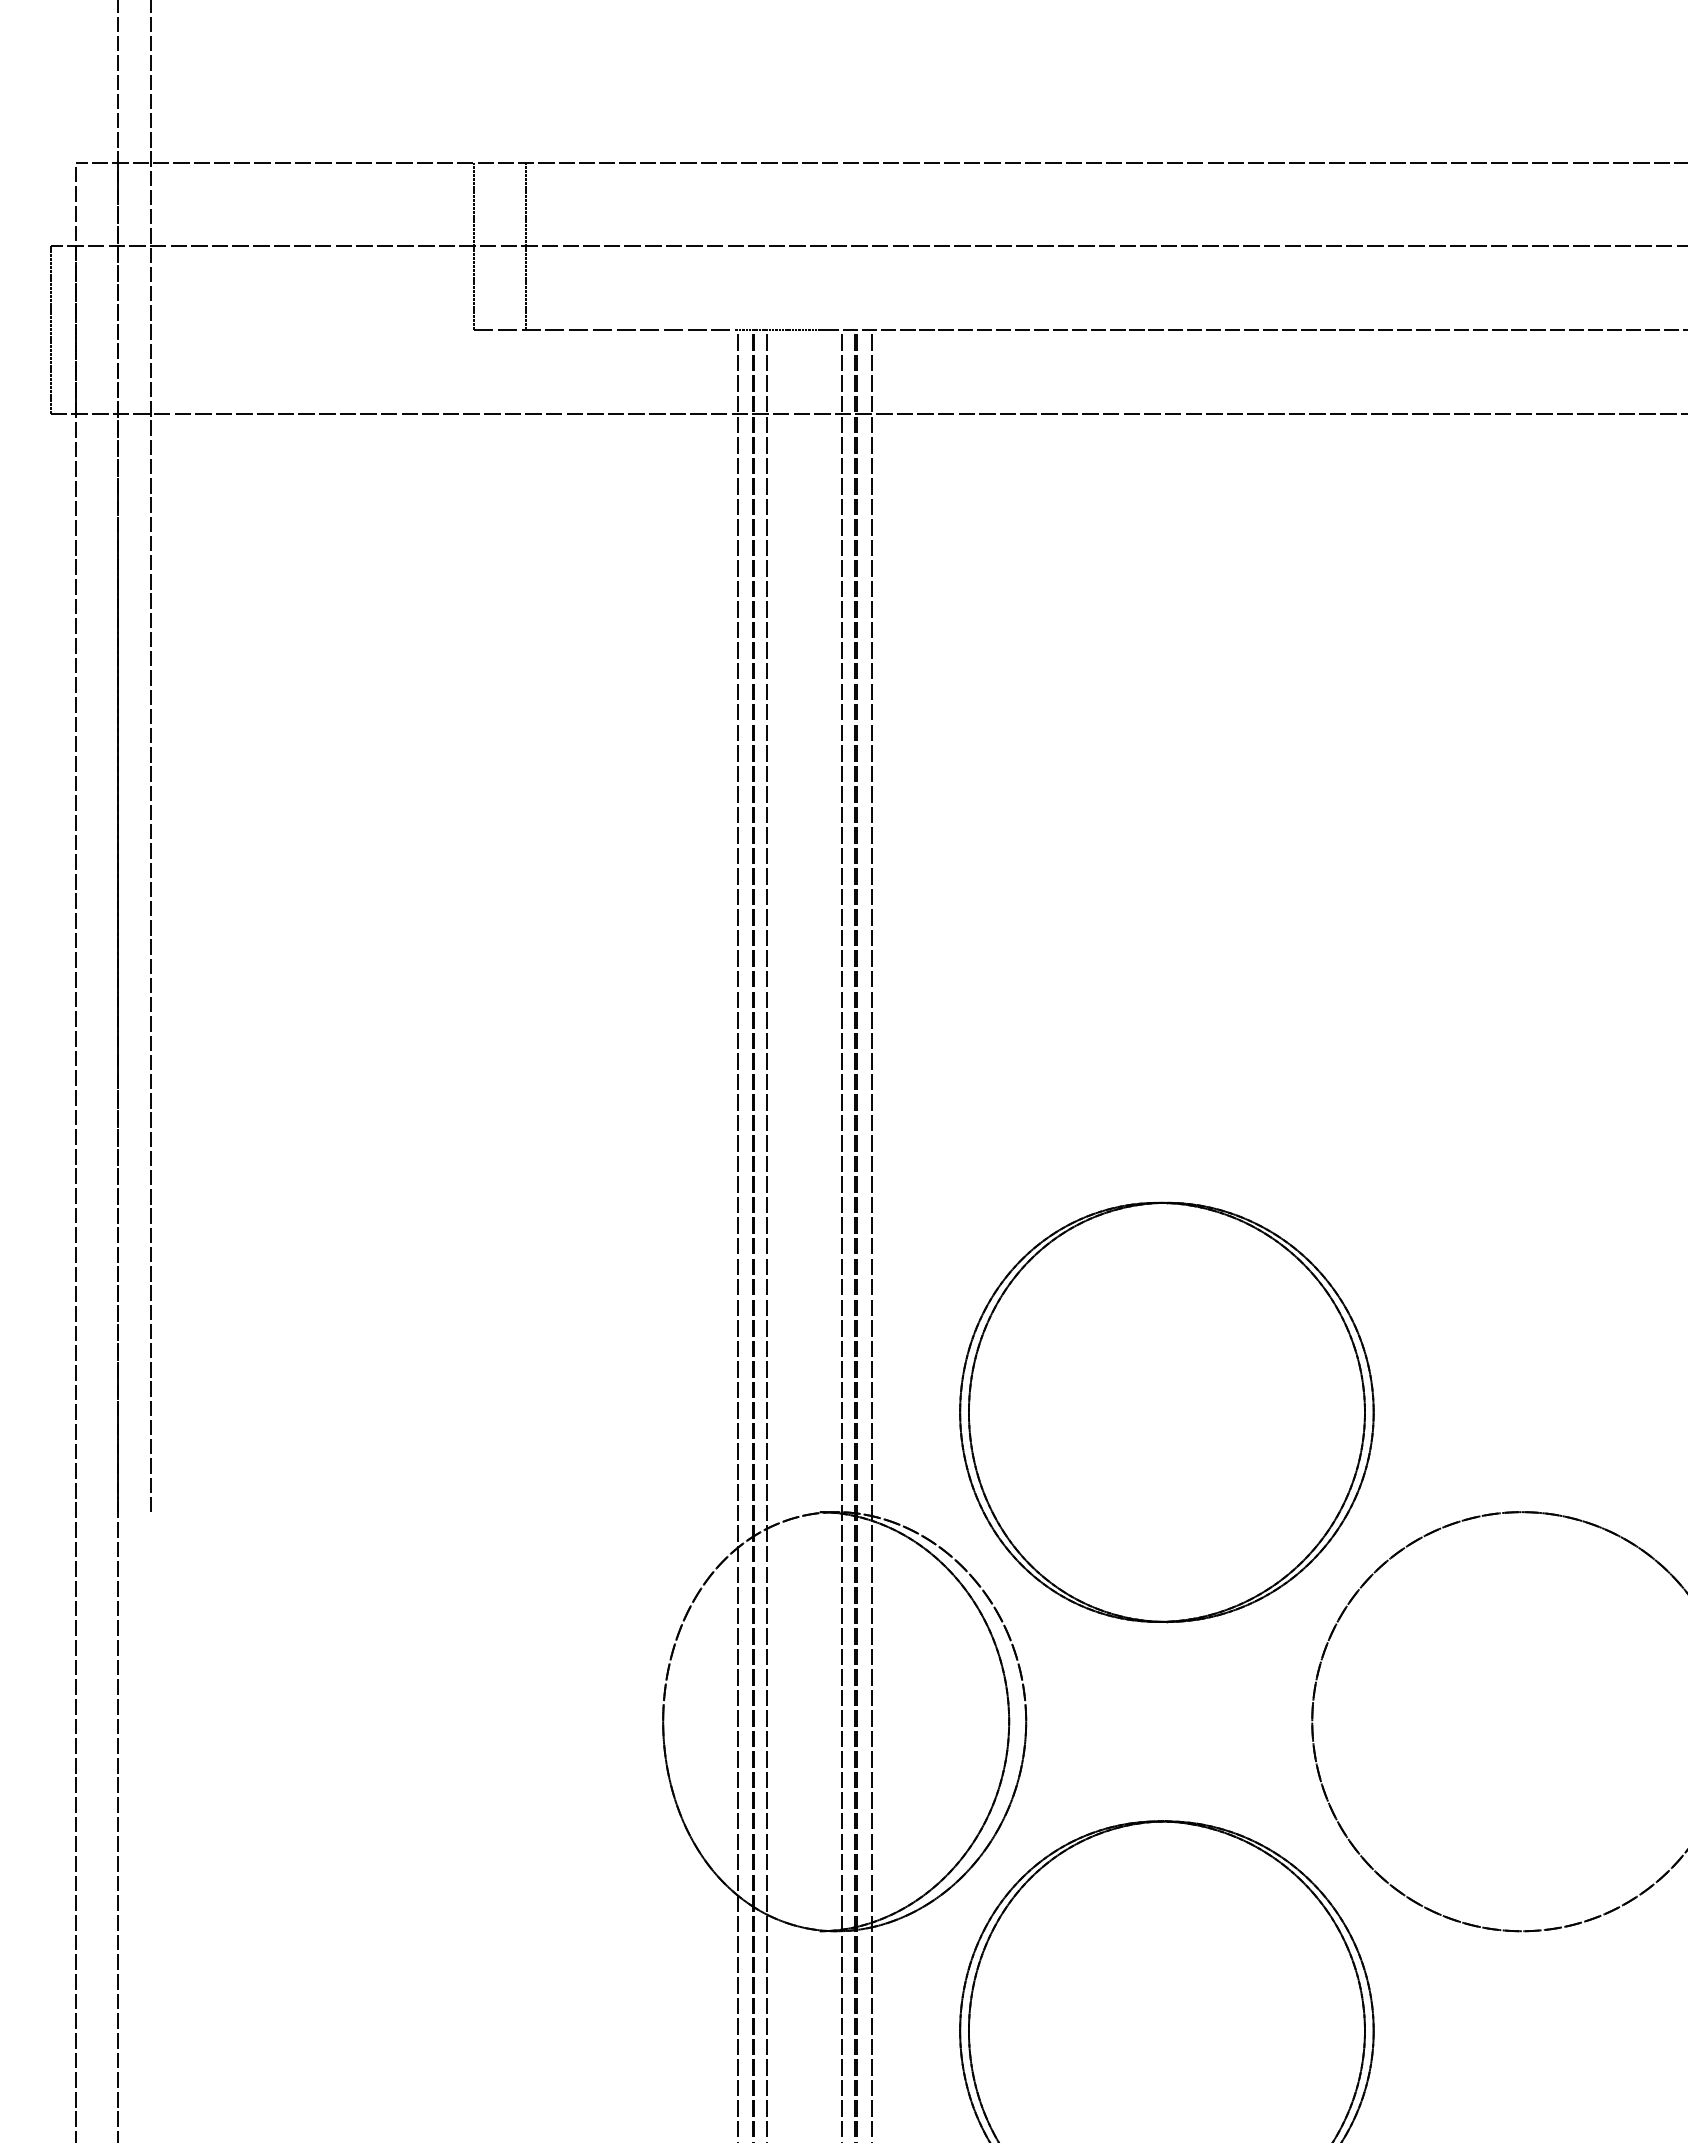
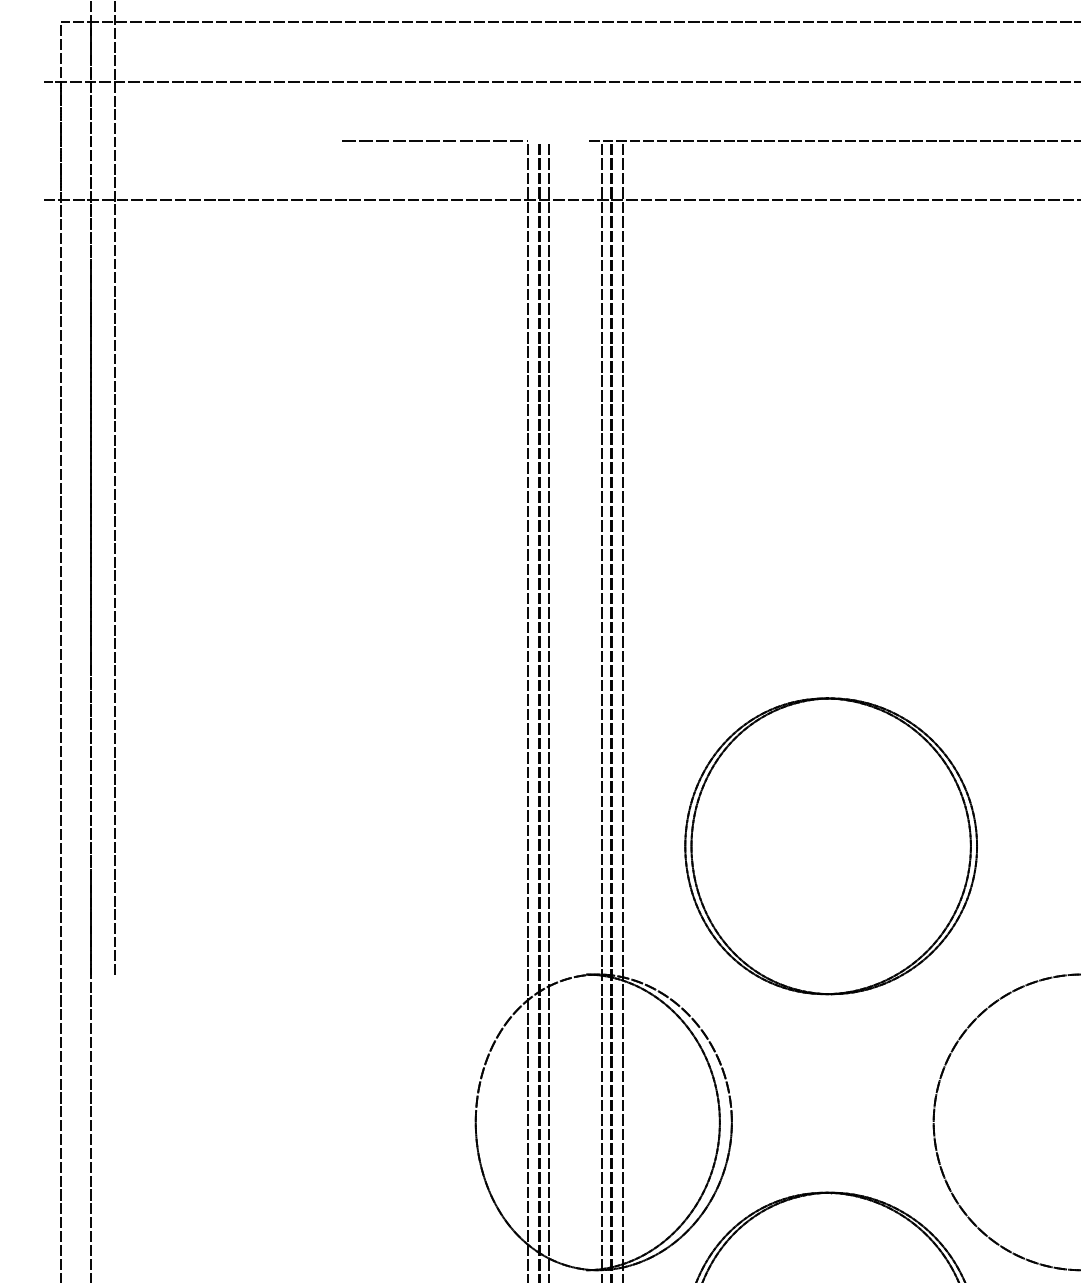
line: (474, 246) -> (342, 81), removed
line: (526, 246) -> (379, 81), removed
line: (50, 330) -> (43, 140), removed
line: (780, 330) -> (558, 140), removed
part: (1166, 1412) -> (830, 846), moved

